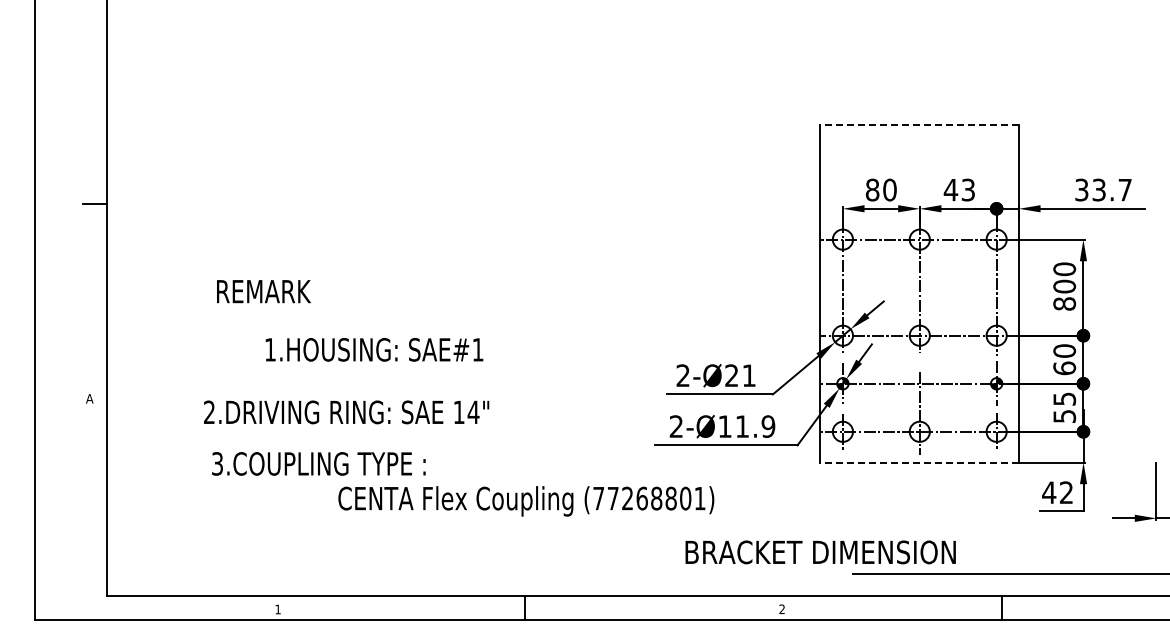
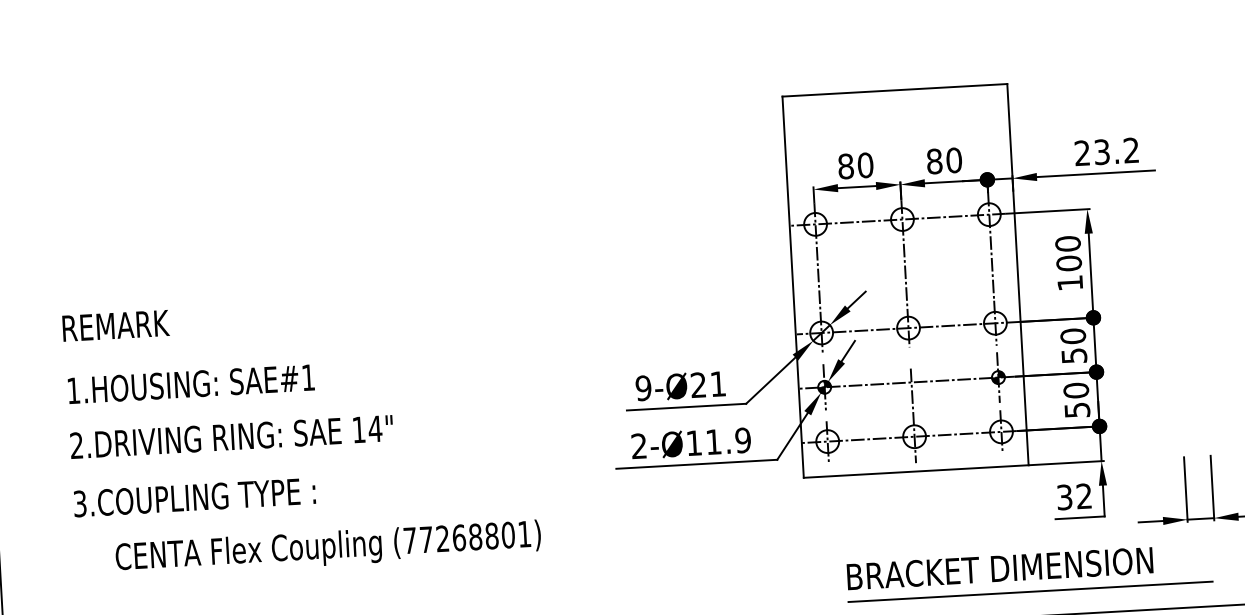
line: (919, 125) -> (894, 90), dashed -> solid
text: (959, 189) -> (944, 160), 43 -> 80
text: (1103, 189) -> (1106, 151), 33.7 -> 23.2
text: (263, 291) -> (115, 325), moved
text: (1064, 303) -> (1070, 282), 800 -> 100
text: (374, 349) -> (191, 383), moved
text: (1064, 368) -> (1074, 356), 60 -> 50
text: (682, 375) -> (642, 388), 2-Ø21 -> 9-Ø21
text: (1064, 398) -> (1076, 389), 55 -> 50
text: (346, 412) -> (231, 437), moved
line: (919, 462) -> (916, 471), dashed -> solid
text: (318, 463) -> (194, 497), moved
text: (1049, 492) -> (1065, 497), 42 -> 32
text: (526, 501) -> (328, 548), moved
text: (820, 552) -> (999, 568), moved

